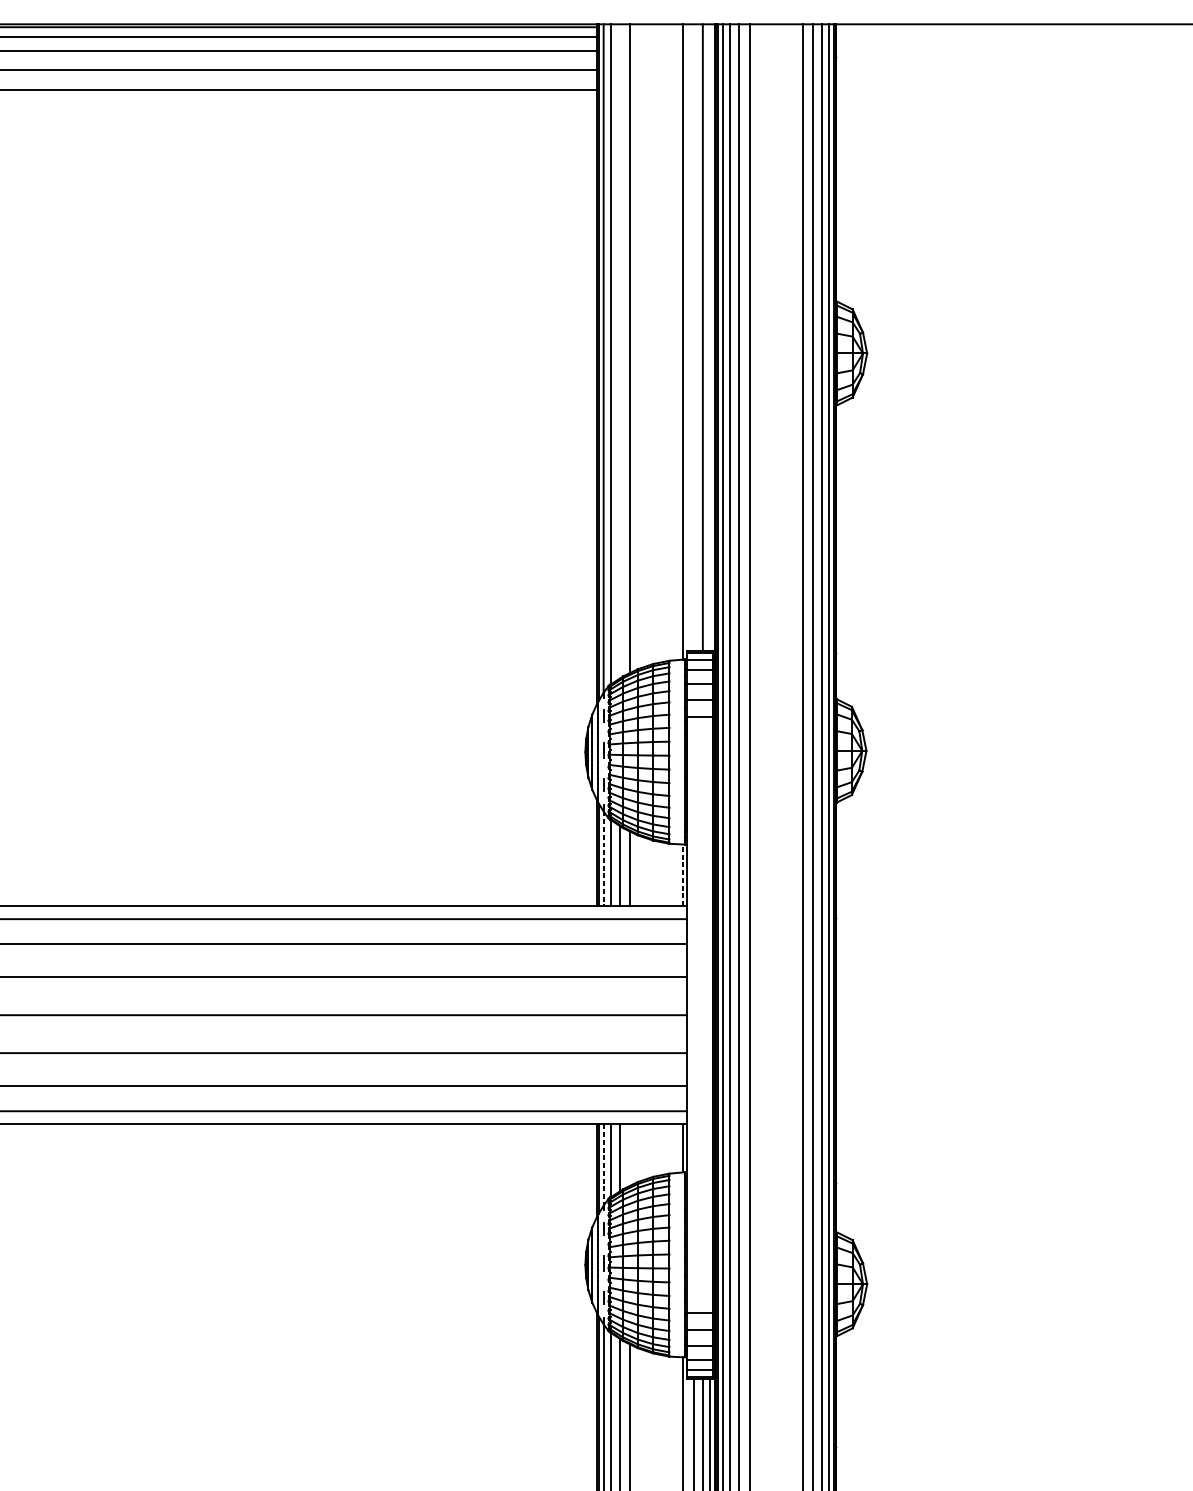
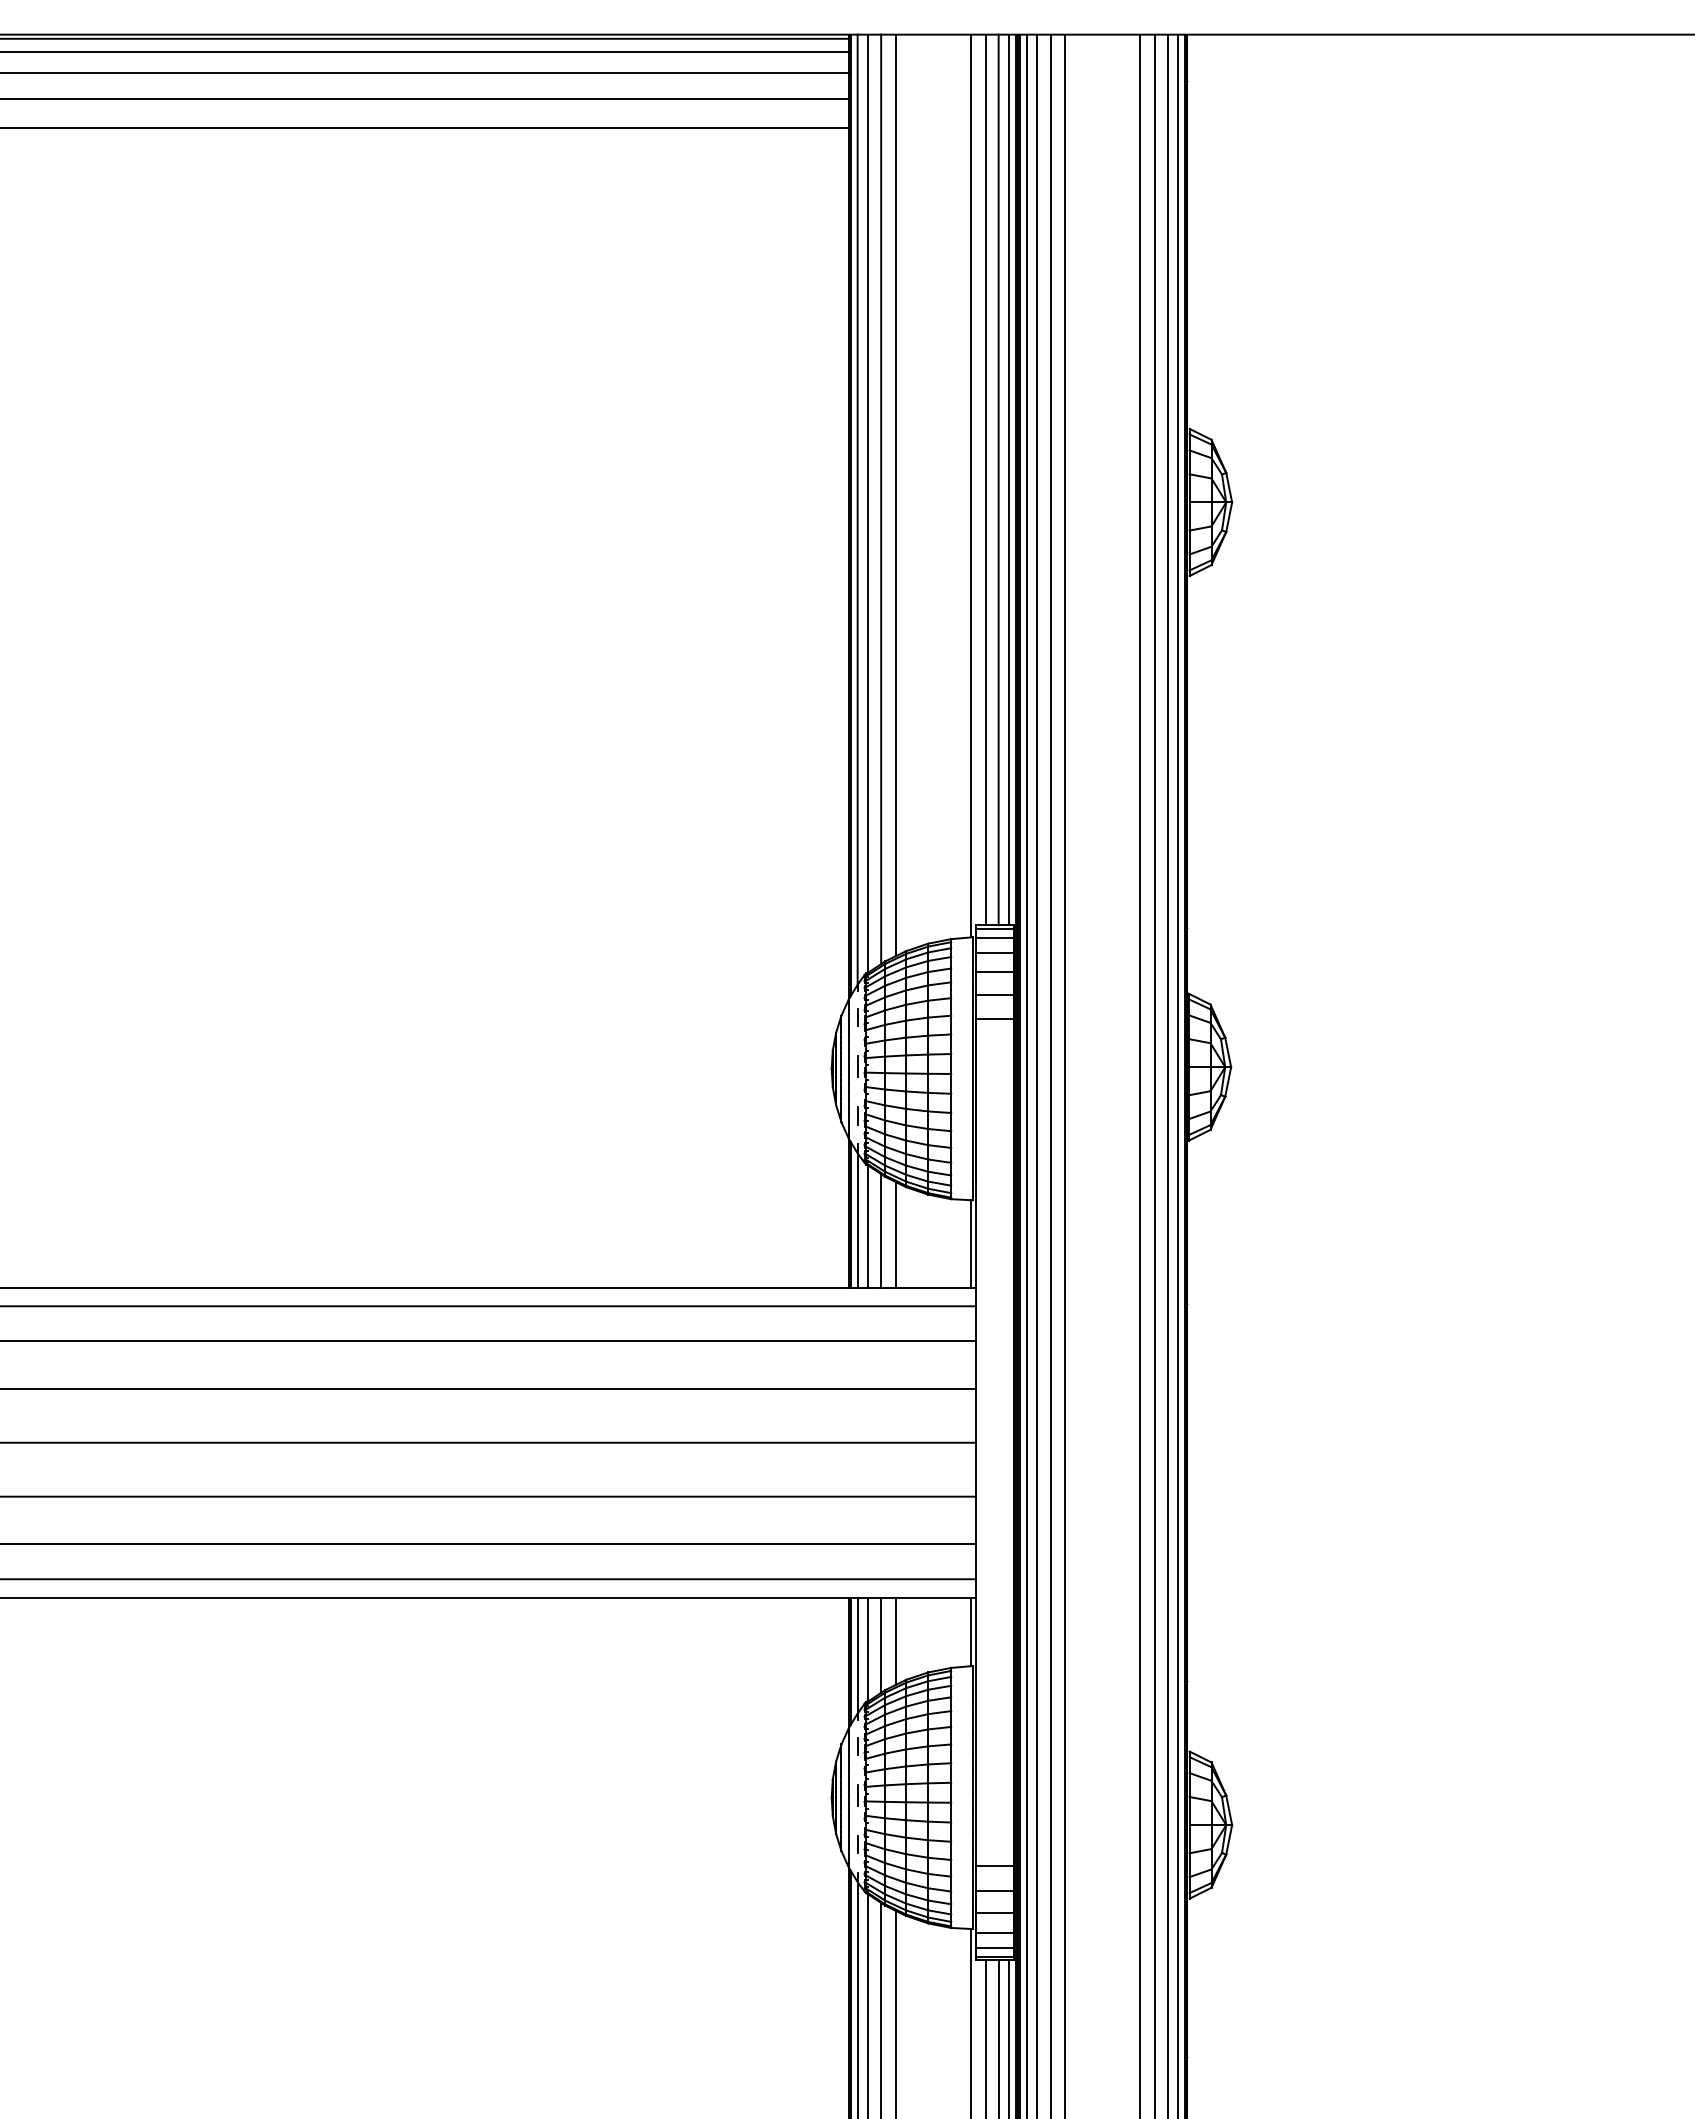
line: (693, 337) -> (985, 479), added
line: (710, 337) -> (1009, 479), added
line: (620, 351) -> (881, 499), added
line: (603, 858) -> (857, 1220), dashed -> solid
line: (683, 874) -> (970, 1243), dashed -> solid
line: (630, 1155) -> (895, 1641), added
line: (603, 1164) -> (857, 1655), dashed -> solid

